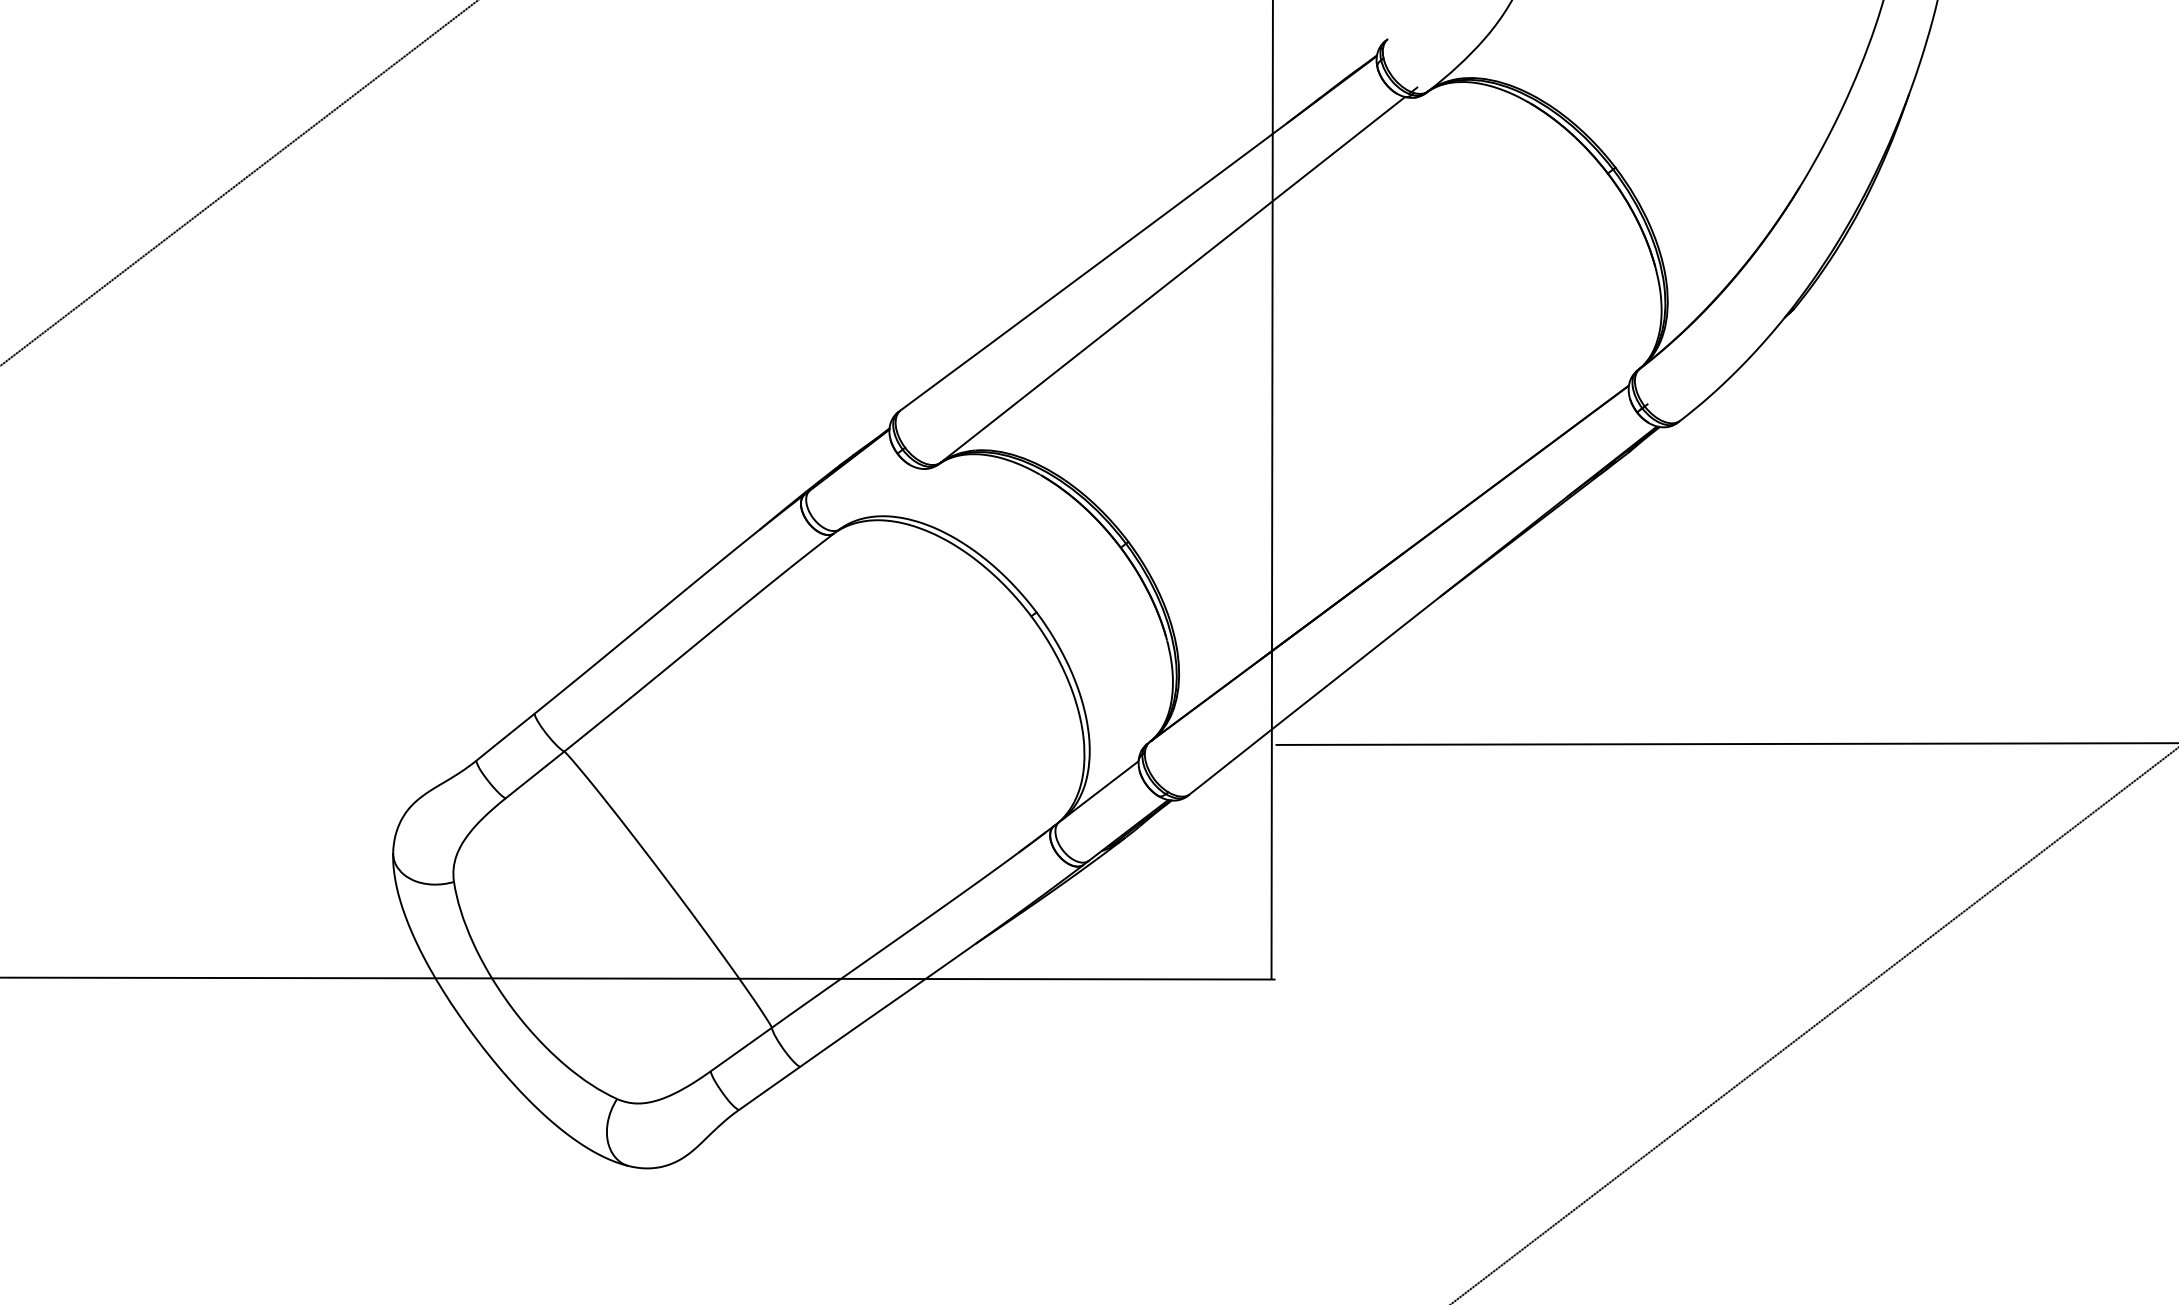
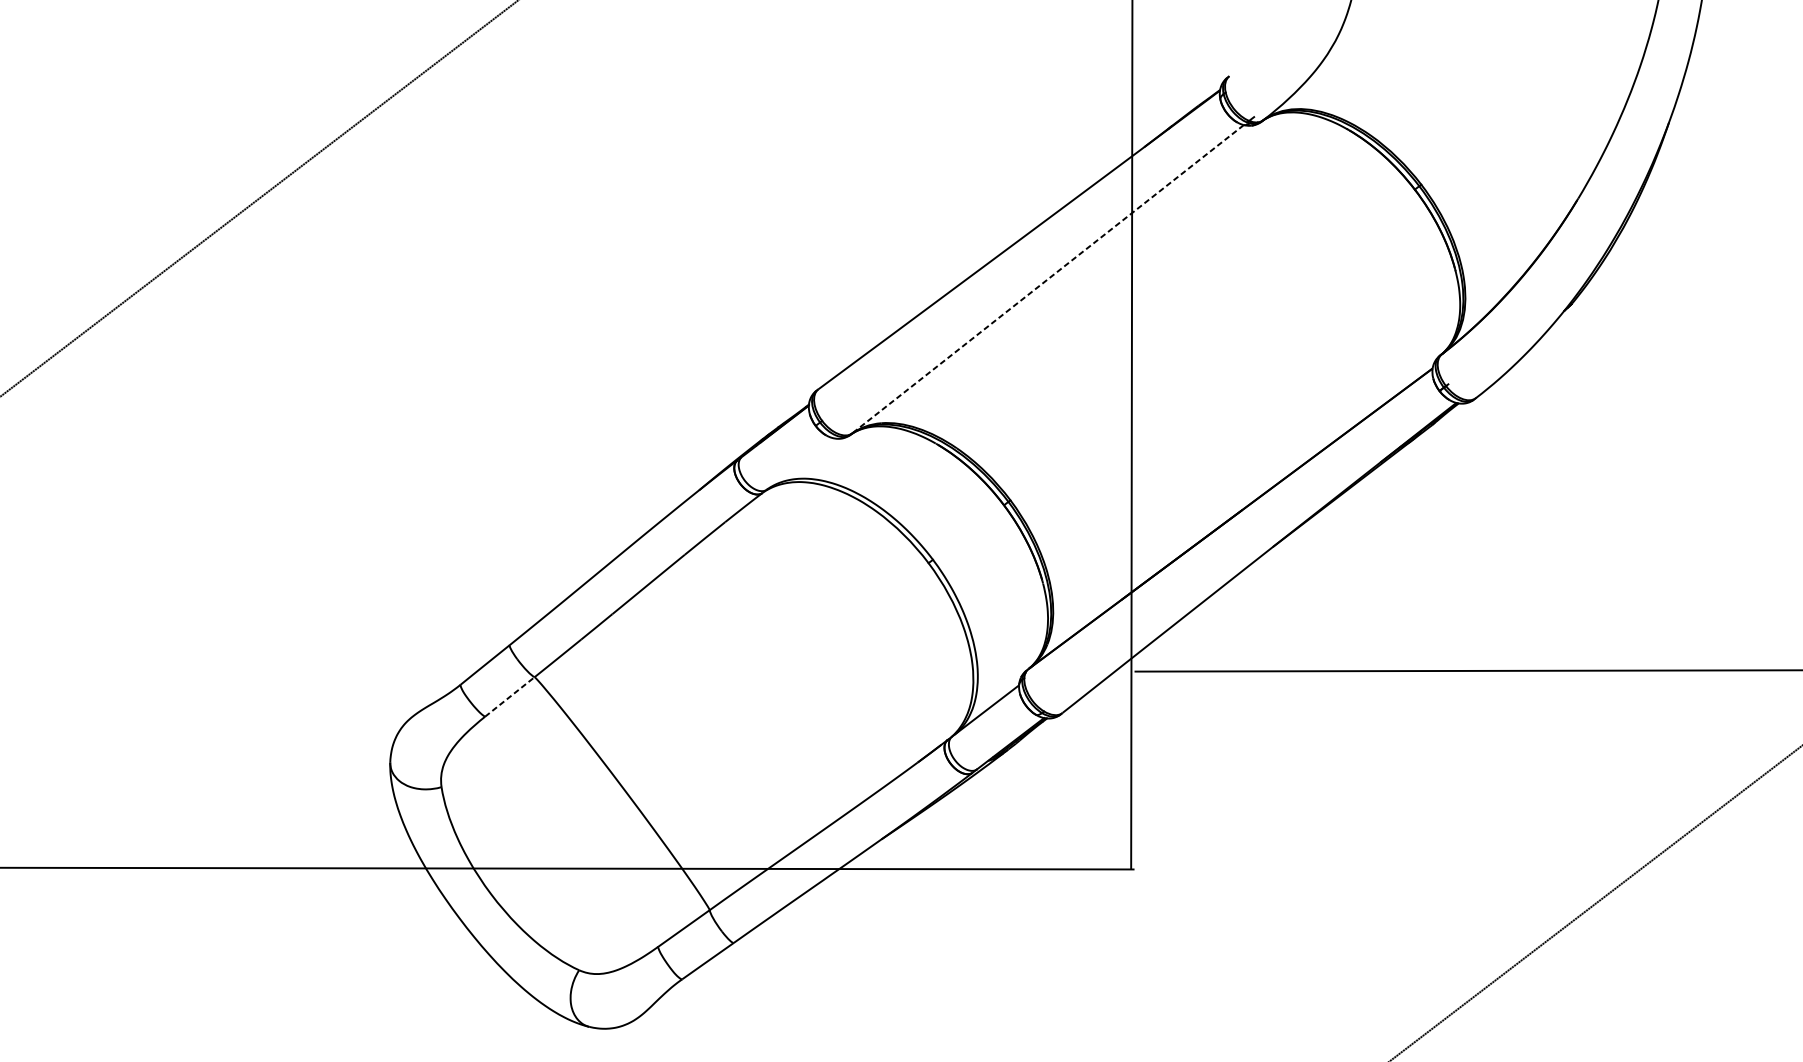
line: (1172, 279) -> (1047, 278), solid -> dashed
line: (534, 775) -> (509, 697), solid -> dashed

